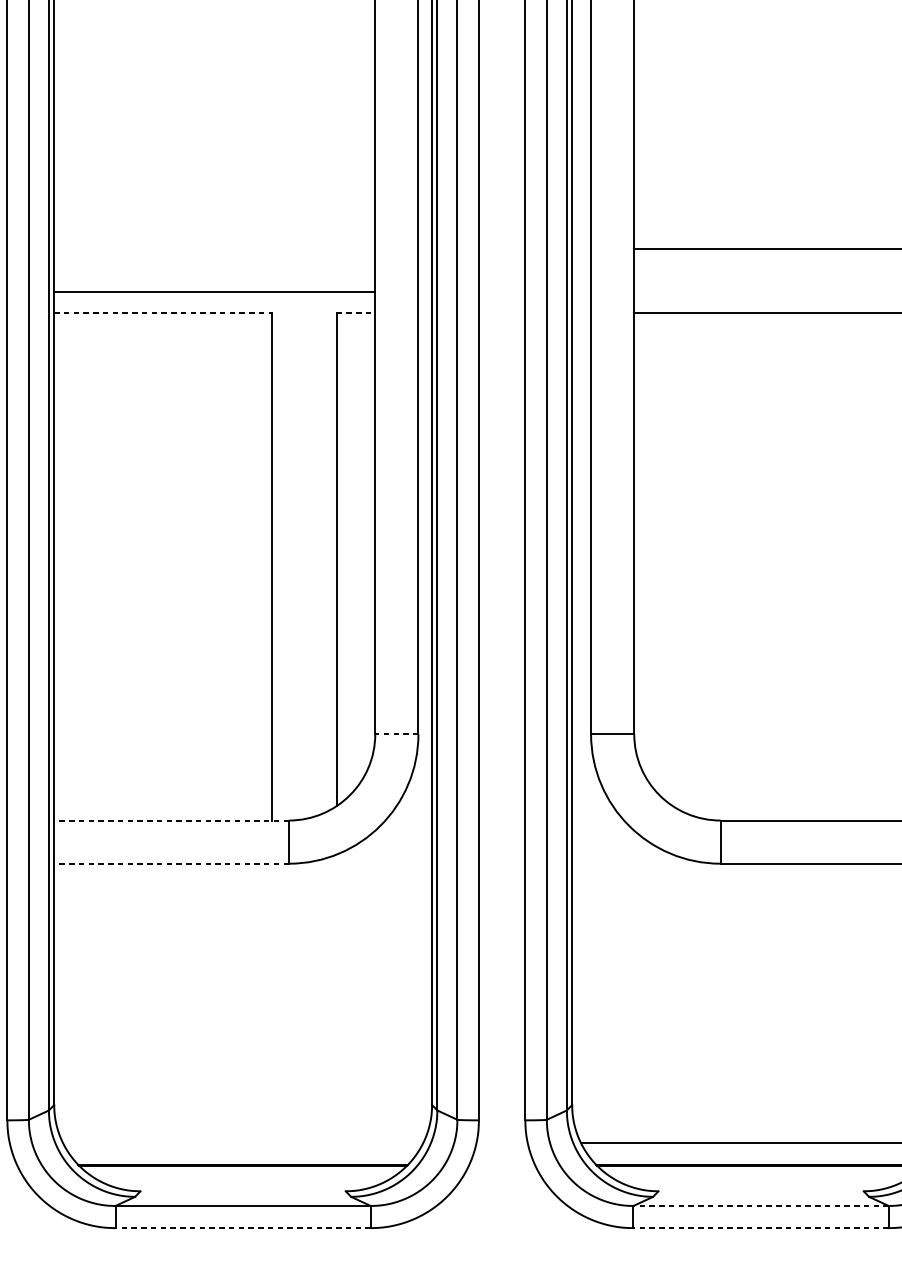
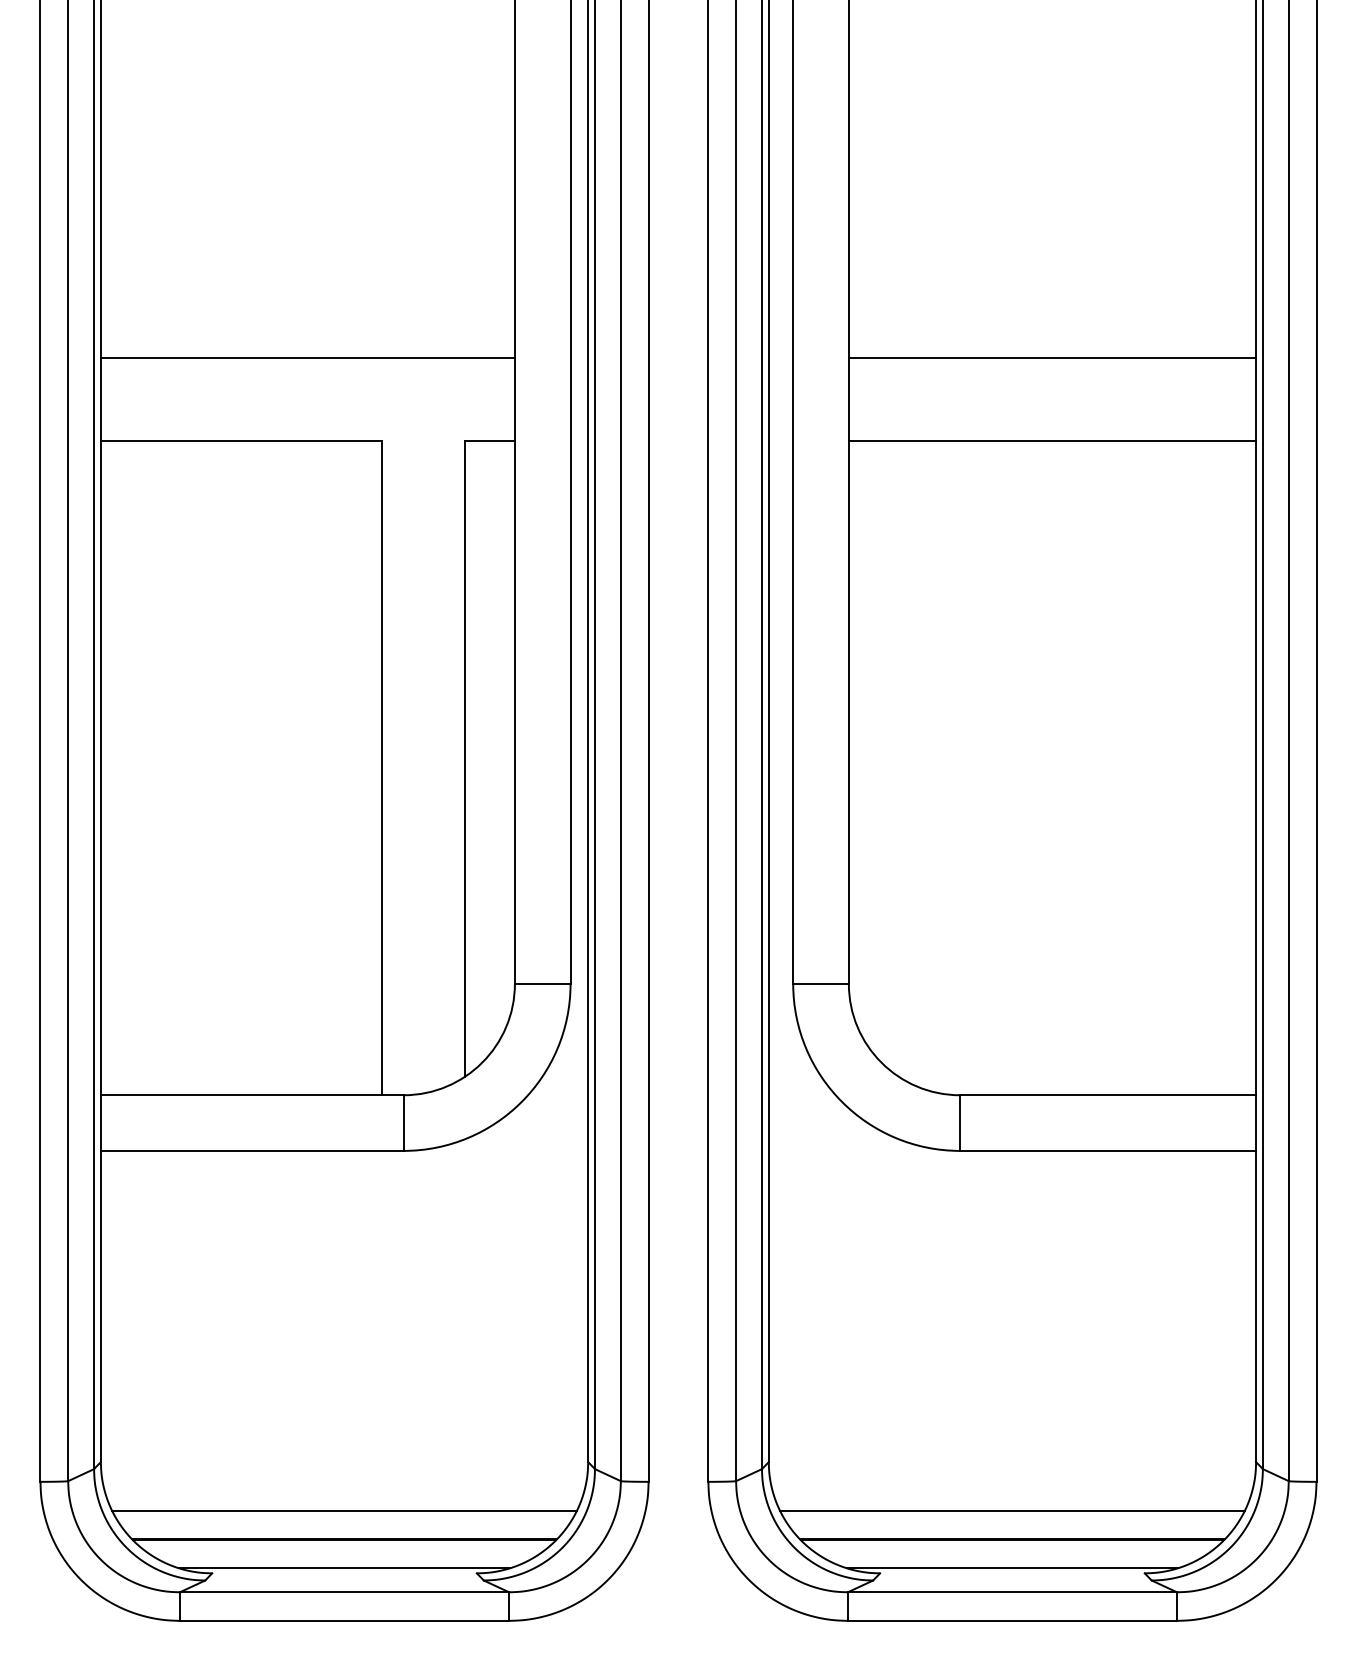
line: (214, 291) -> (307, 357), moved
line: (163, 313) -> (241, 441), dashed -> solid
line: (356, 313) -> (490, 441), dashed -> solid
line: (396, 733) -> (542, 983), dashed -> solid
line: (170, 820) -> (251, 1095), dashed -> solid
line: (170, 863) -> (251, 1150), dashed -> solid
line: (243, 1143) -> (344, 1511), added
line: (243, 1187) -> (344, 1568), added
line: (761, 1187) -> (1012, 1568), added
line: (761, 1206) -> (1012, 1592), dashed -> solid
line: (243, 1227) -> (344, 1620), dashed -> solid
line: (761, 1227) -> (1012, 1620), dashed -> solid

